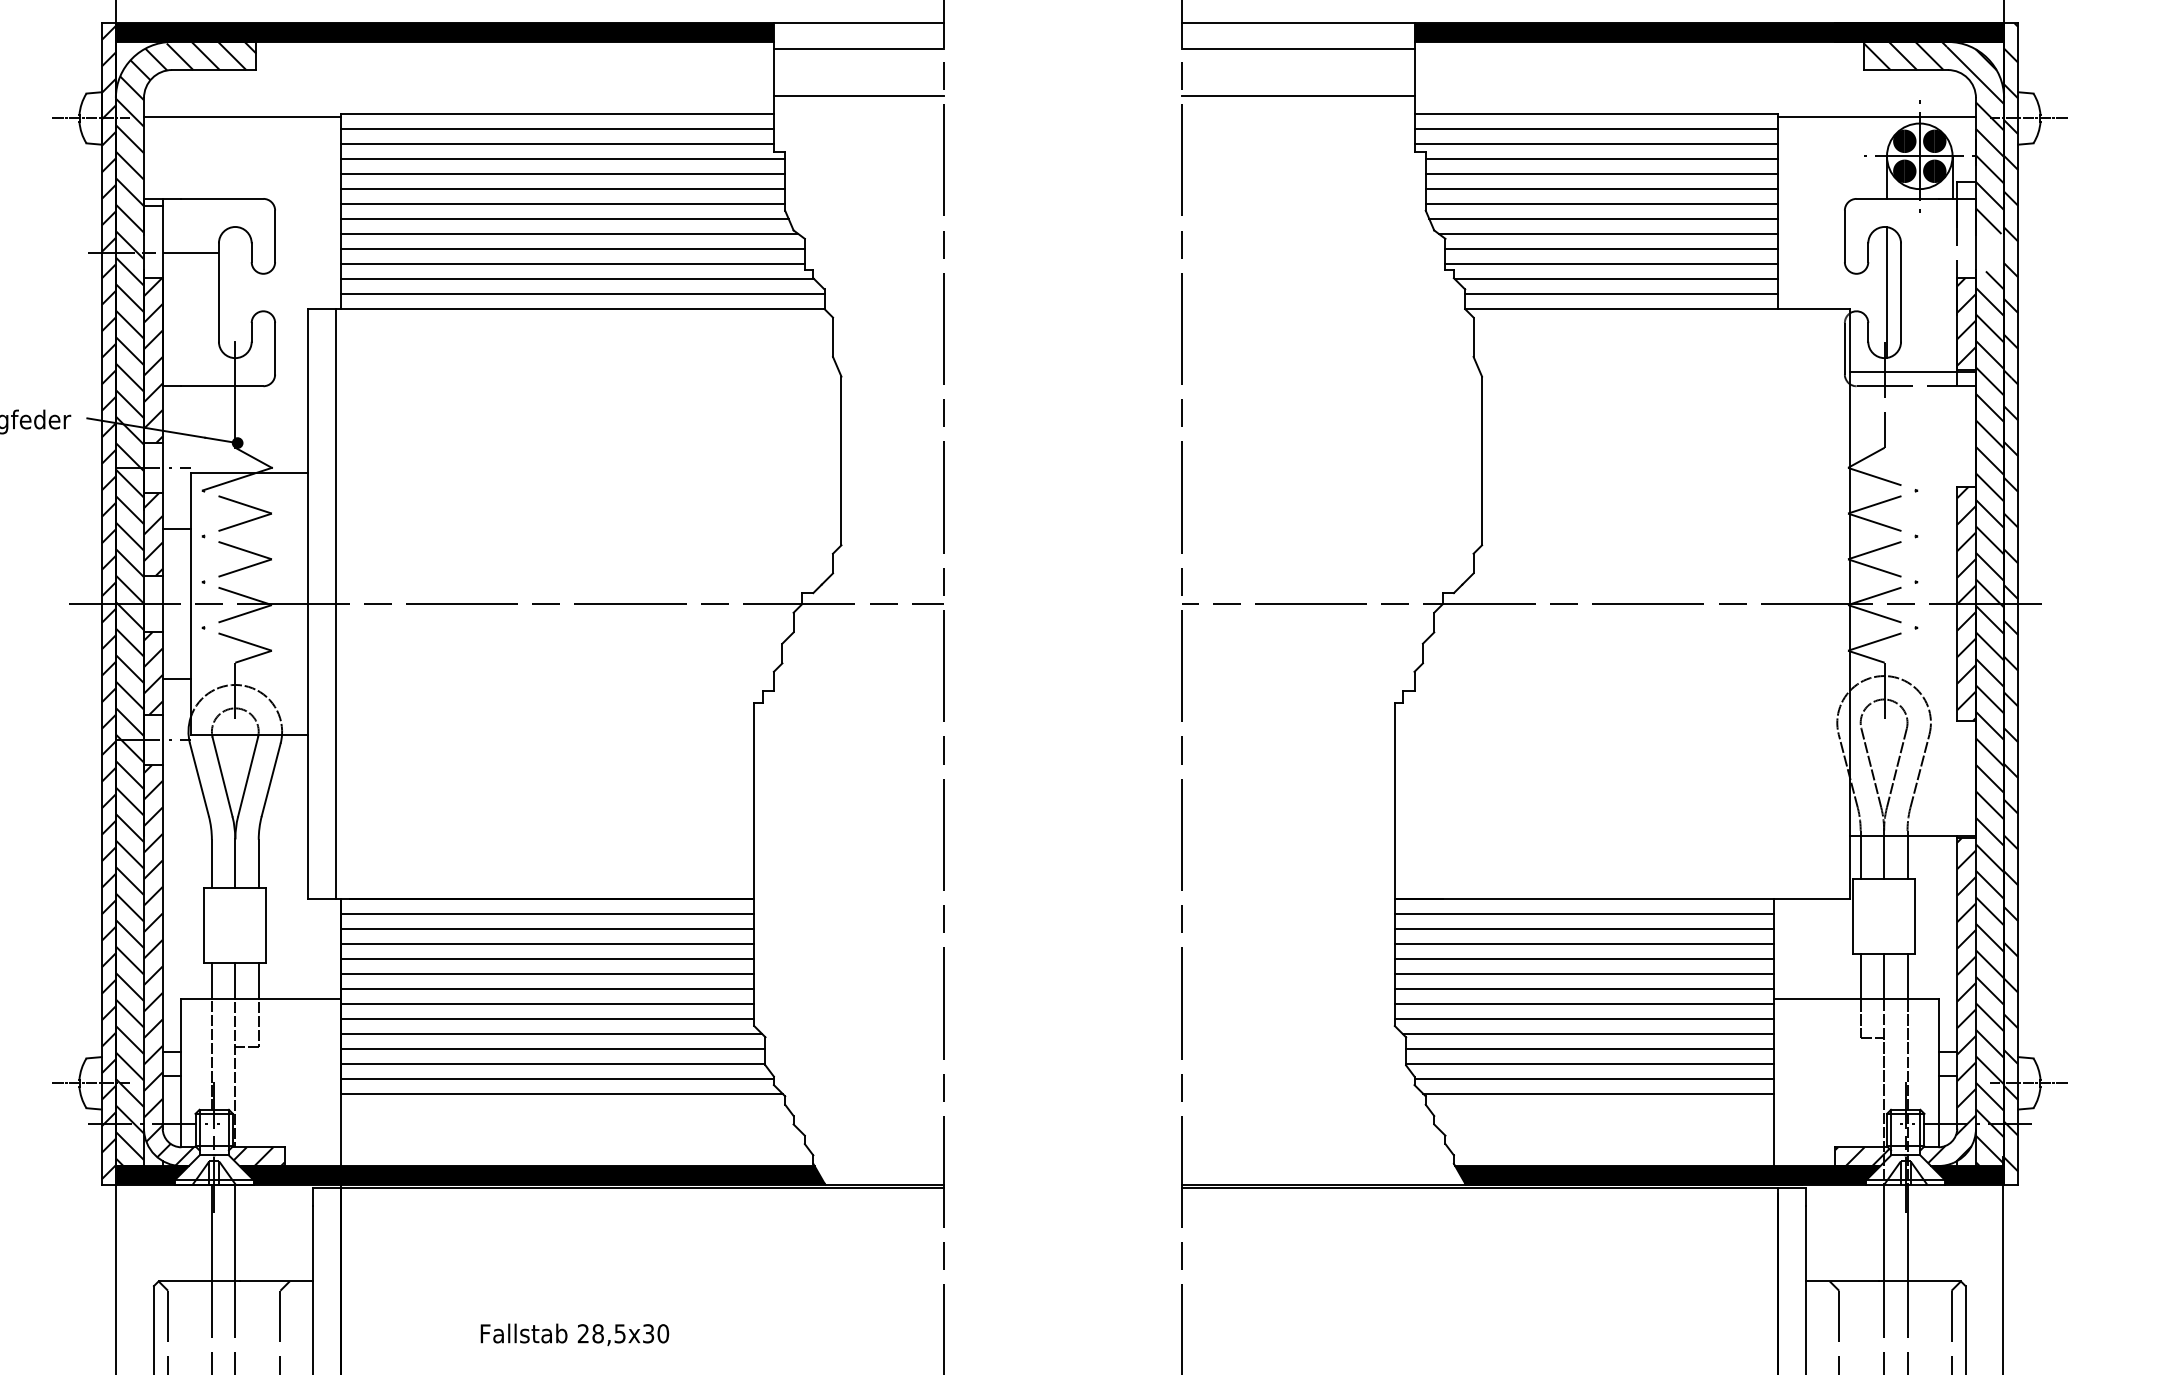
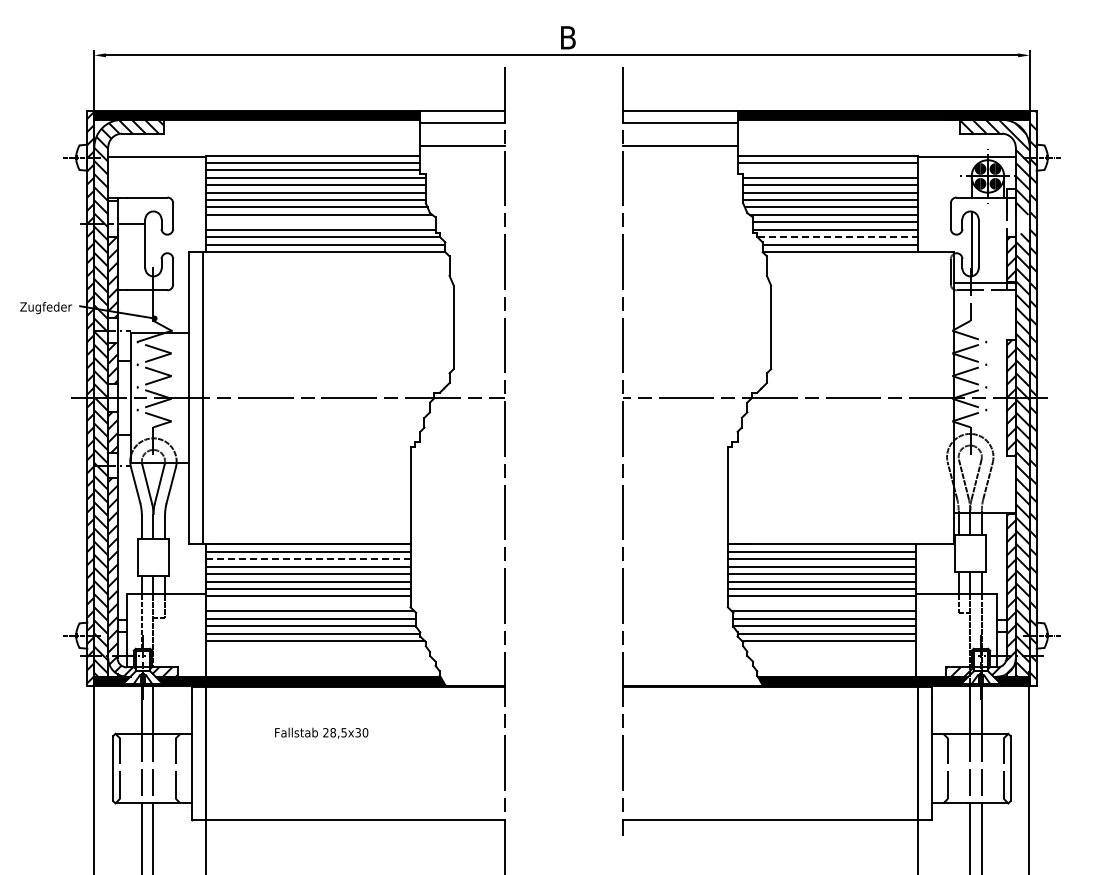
line: (1595, 144) -> (827, 170), removed
line: (572, 249) -> (320, 222), removed
line: (1618, 279) -> (838, 237), solid -> dashed
line: (546, 929) -> (307, 559), solid -> dashed
line: (546, 1018) -> (307, 603), removed
line: (1583, 1018) -> (821, 603), removed
text: (574, 1333) -> (321, 732), moved

